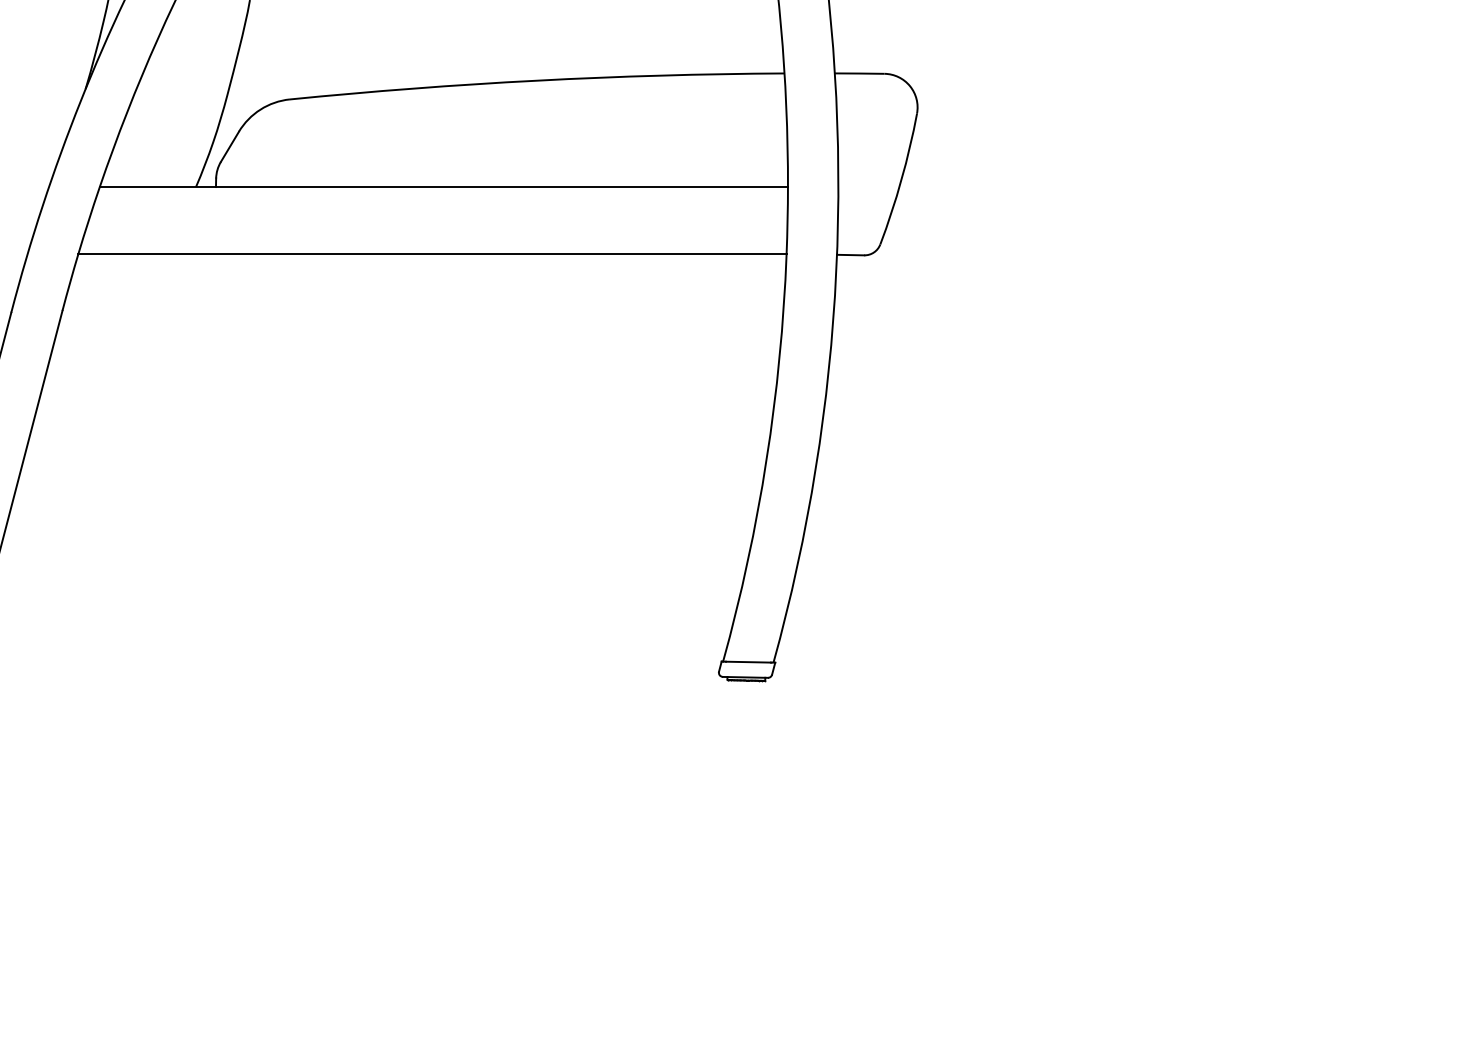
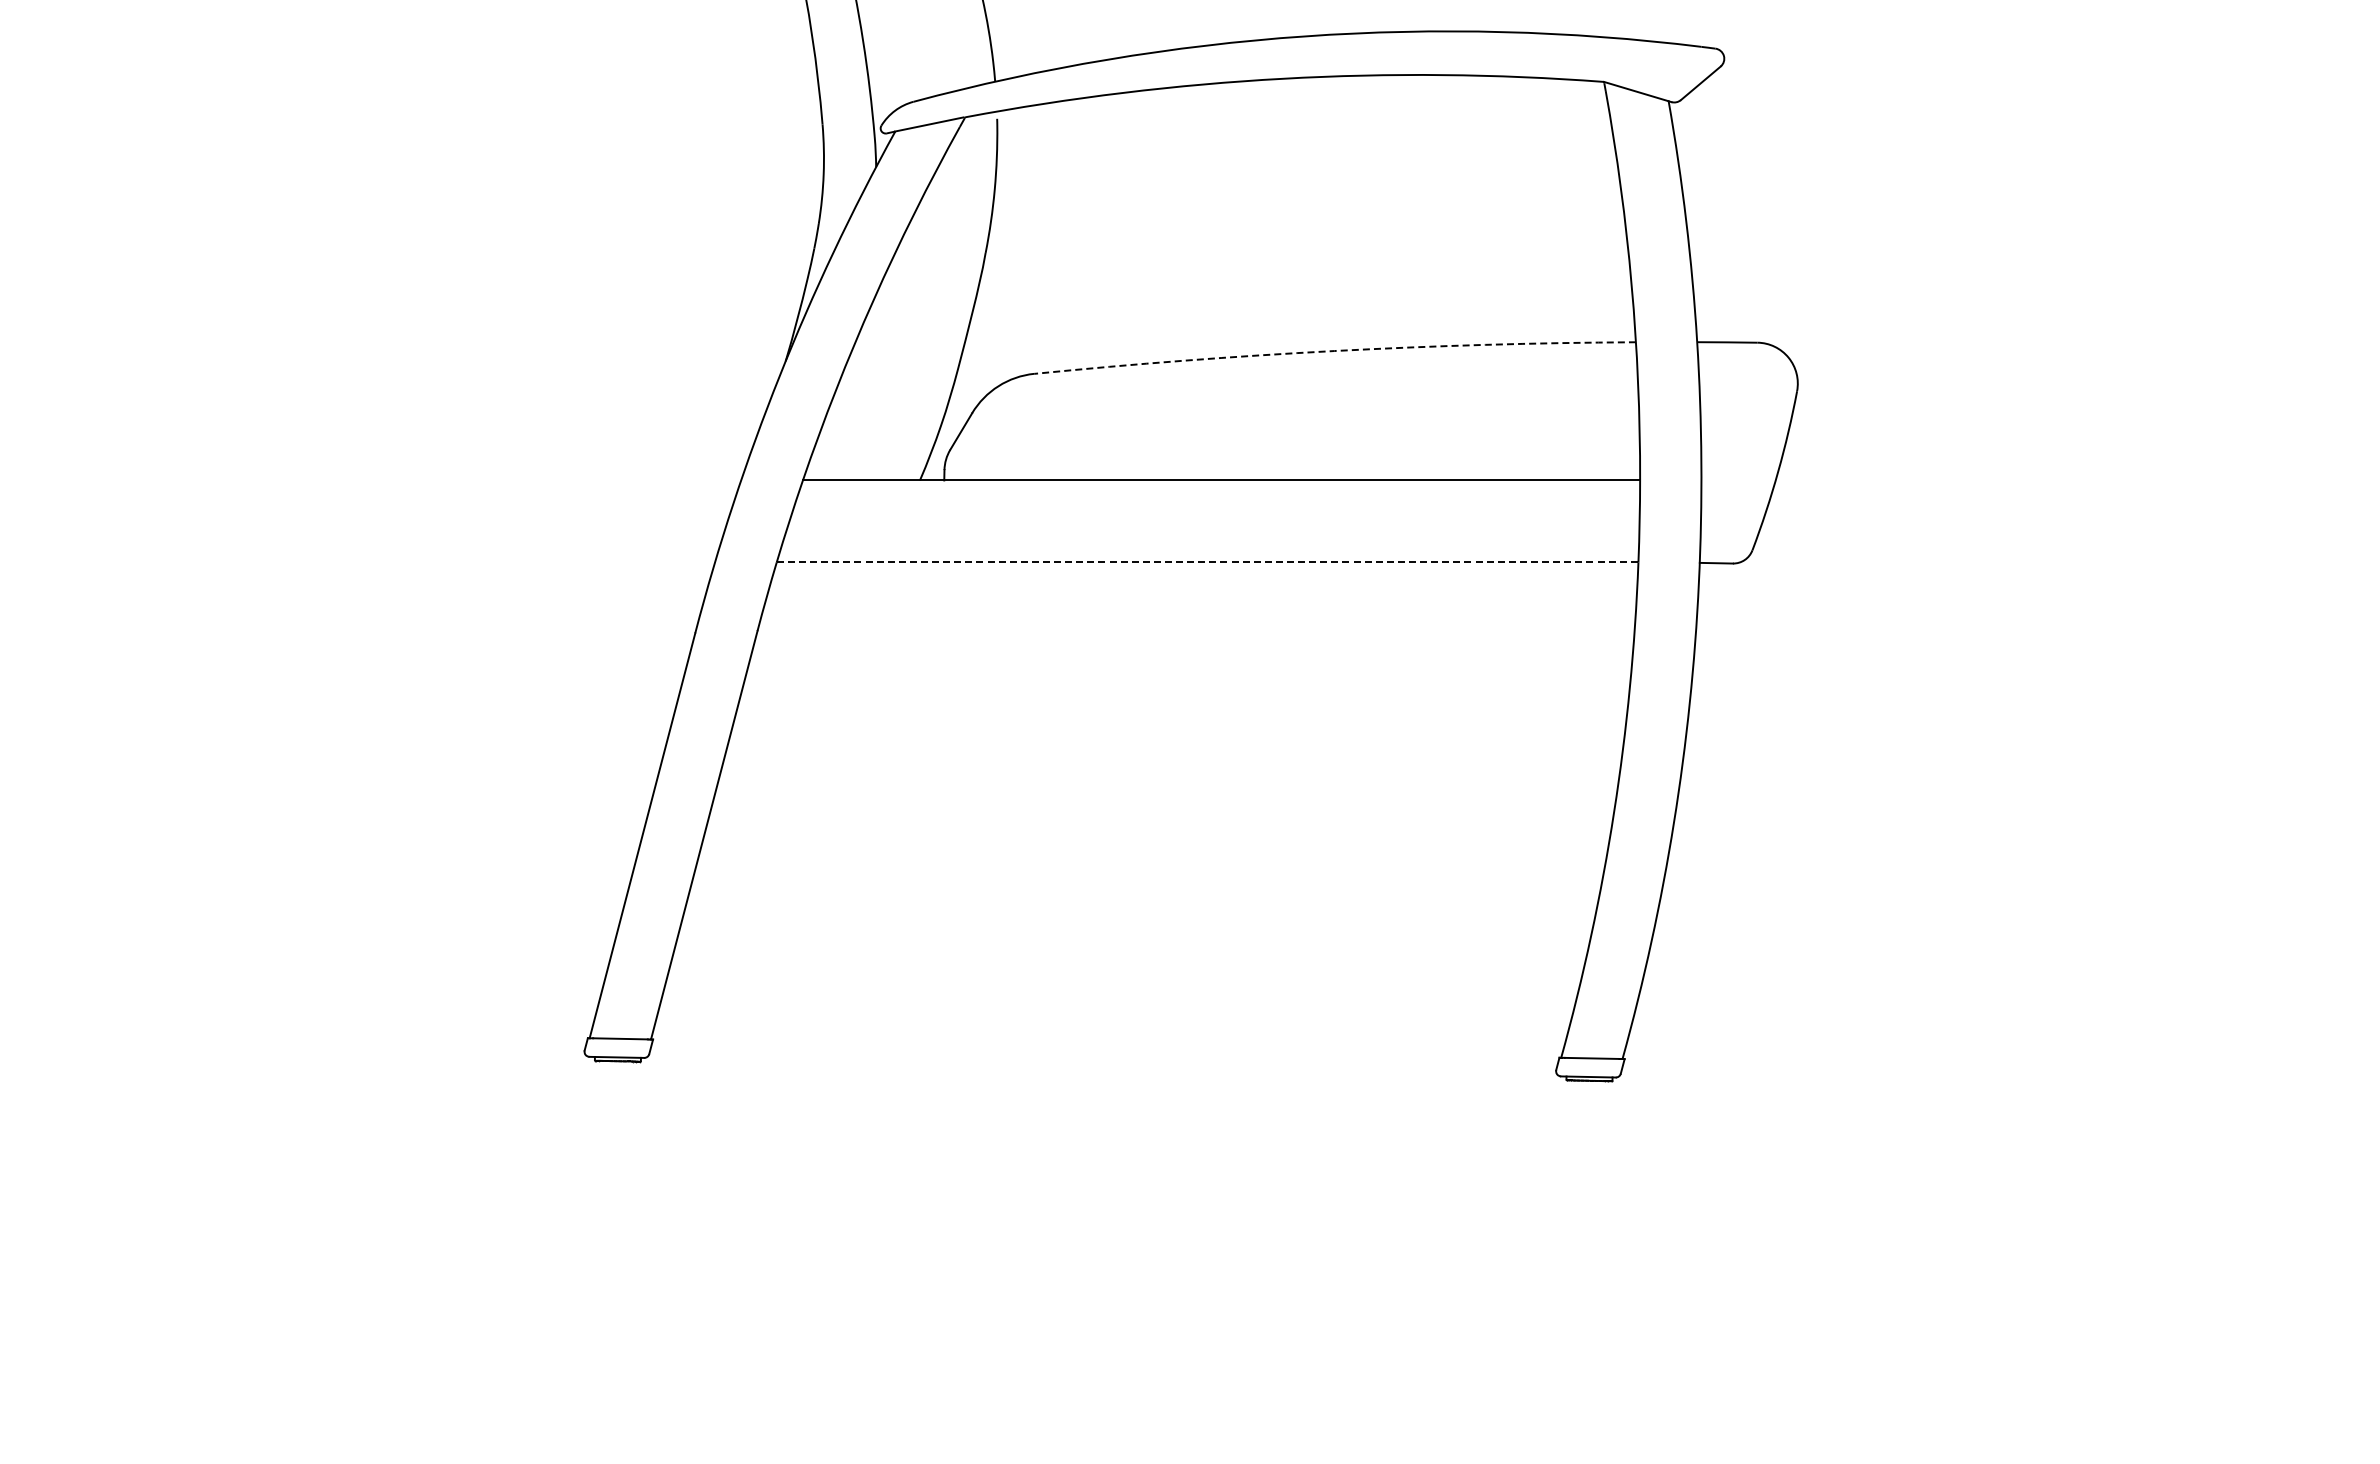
arc: (536, 81) -> (1334, 351), solid -> dashed
line: (432, 254) -> (1207, 562), solid -> dashed

